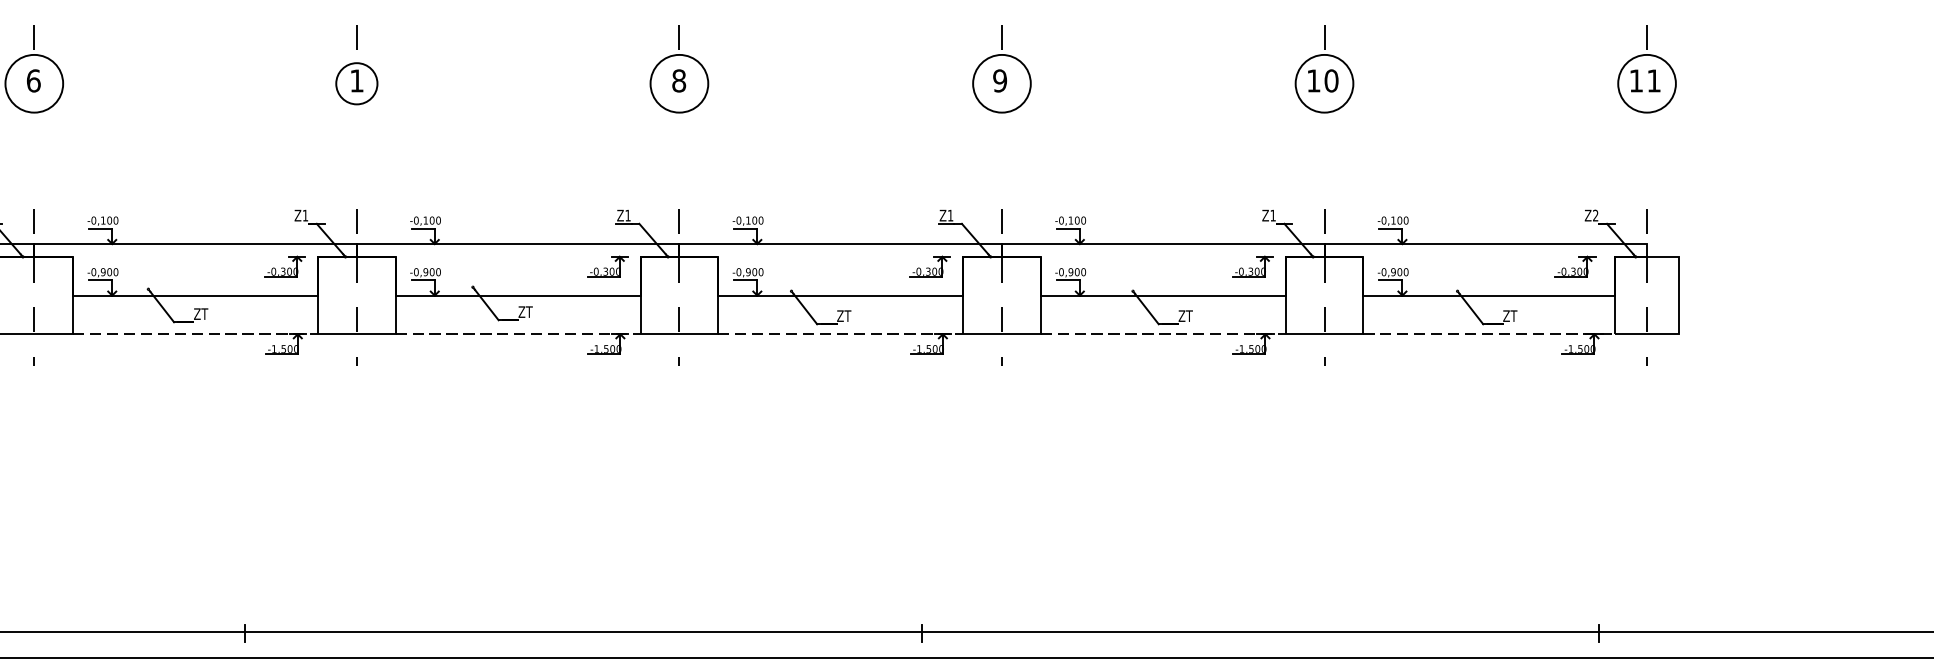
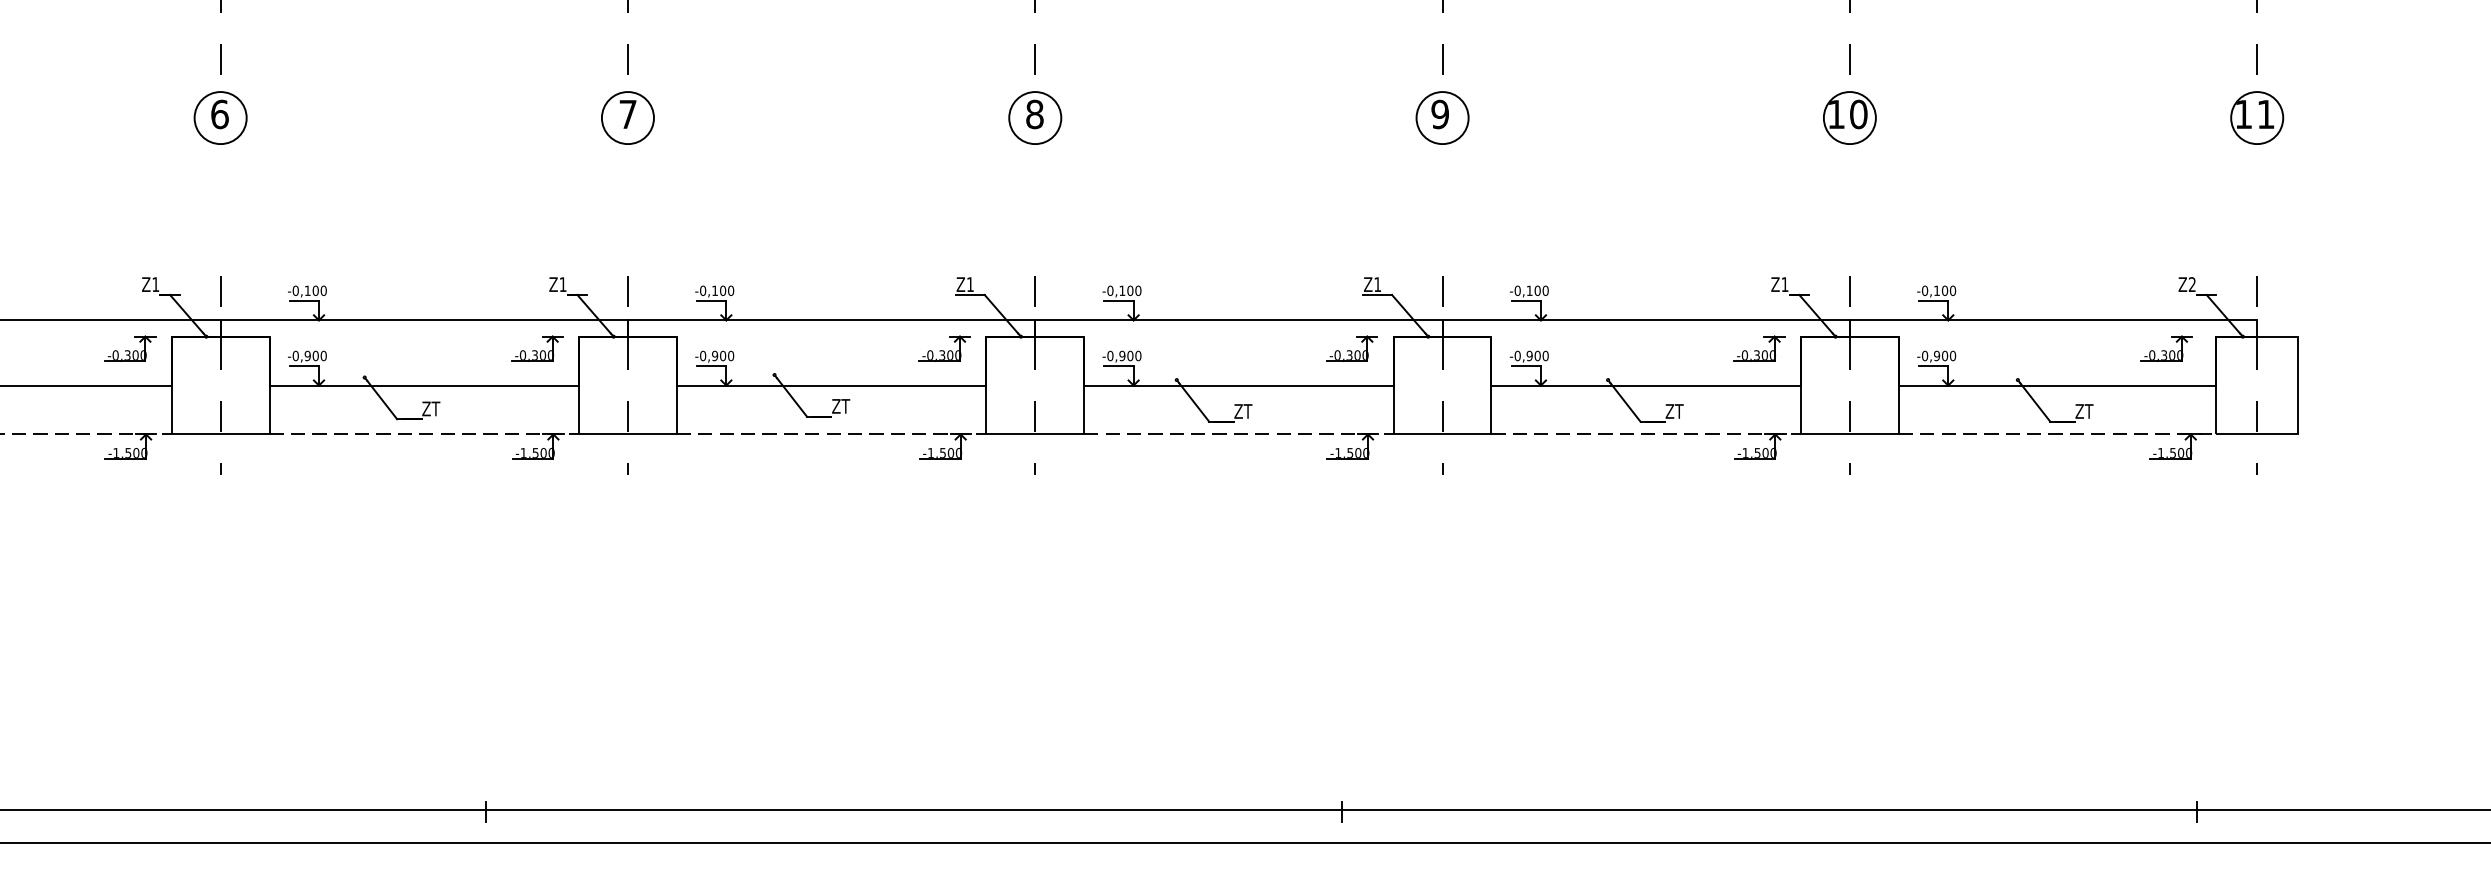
text: (356, 80) -> (627, 114), 1 -> 7
circle: (34, 84) -> (220, 118), size x0.71
circle: (679, 84) -> (1035, 118), size x0.71
circle: (1001, 84) -> (1442, 118), size x0.71
circle: (1324, 84) -> (1849, 118), size x0.71
circle: (1647, 84) -> (2257, 118), size x0.71

